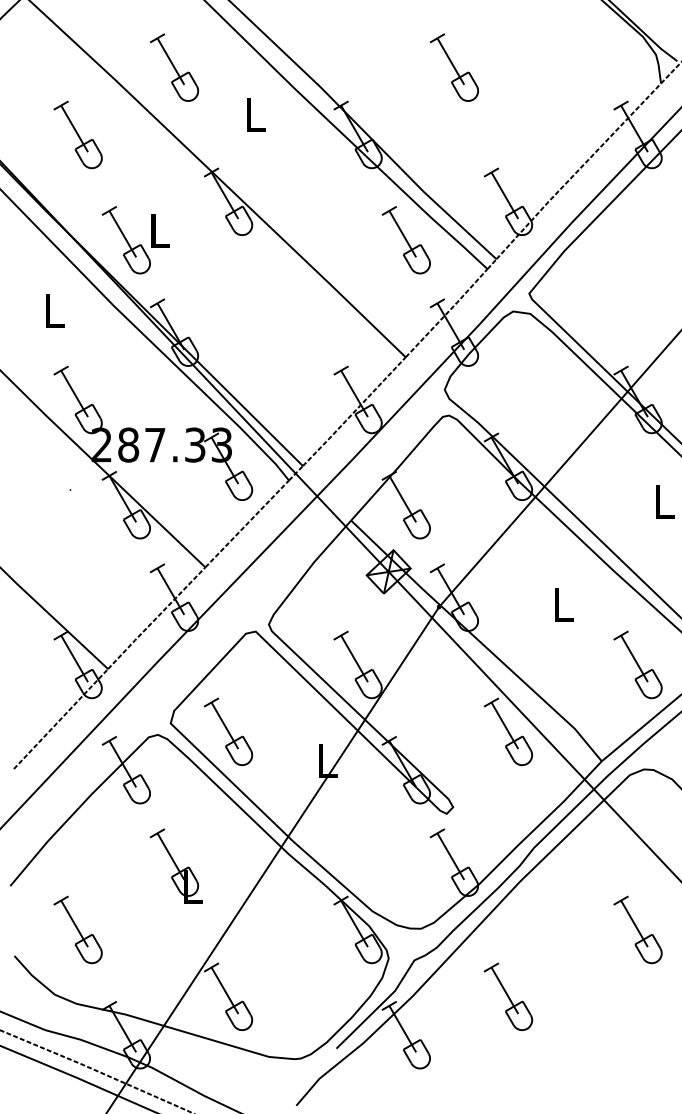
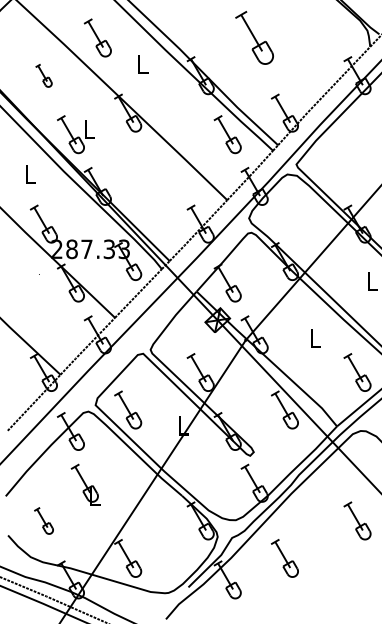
part: (454, 66) -> (254, 37), size x1.4
part: (77, 134) -> (43, 75), size x0.6
part: (175, 864) -> (85, 484), moved
part: (77, 929) -> (43, 520), size x0.7

